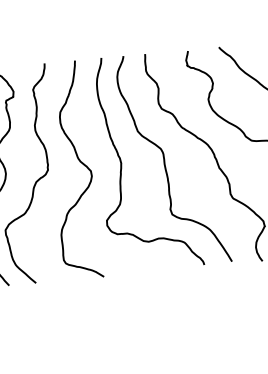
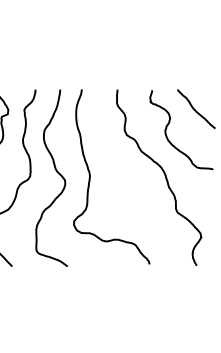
curve: (164, 159) -> (125, 176), removed

